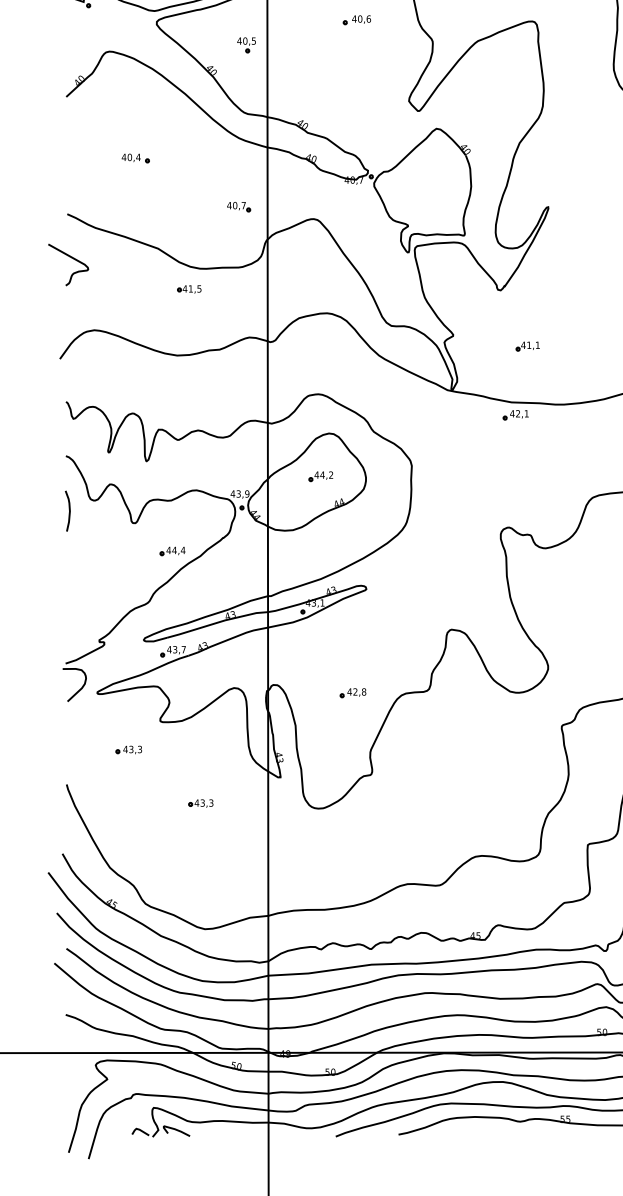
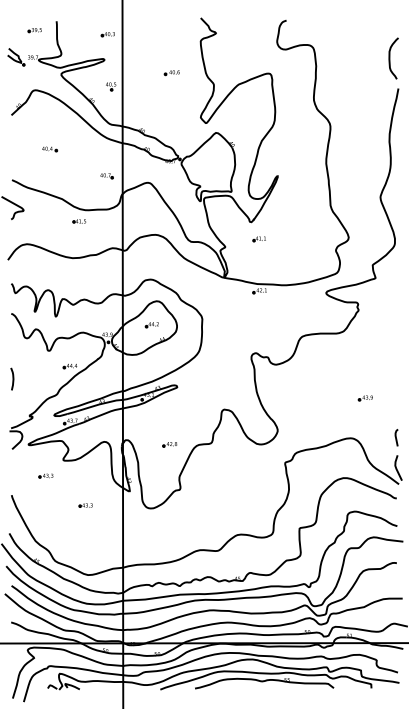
part: (526, 347) -> (258, 239), moved
curve: (68, 509) -> (12, 378), moved

